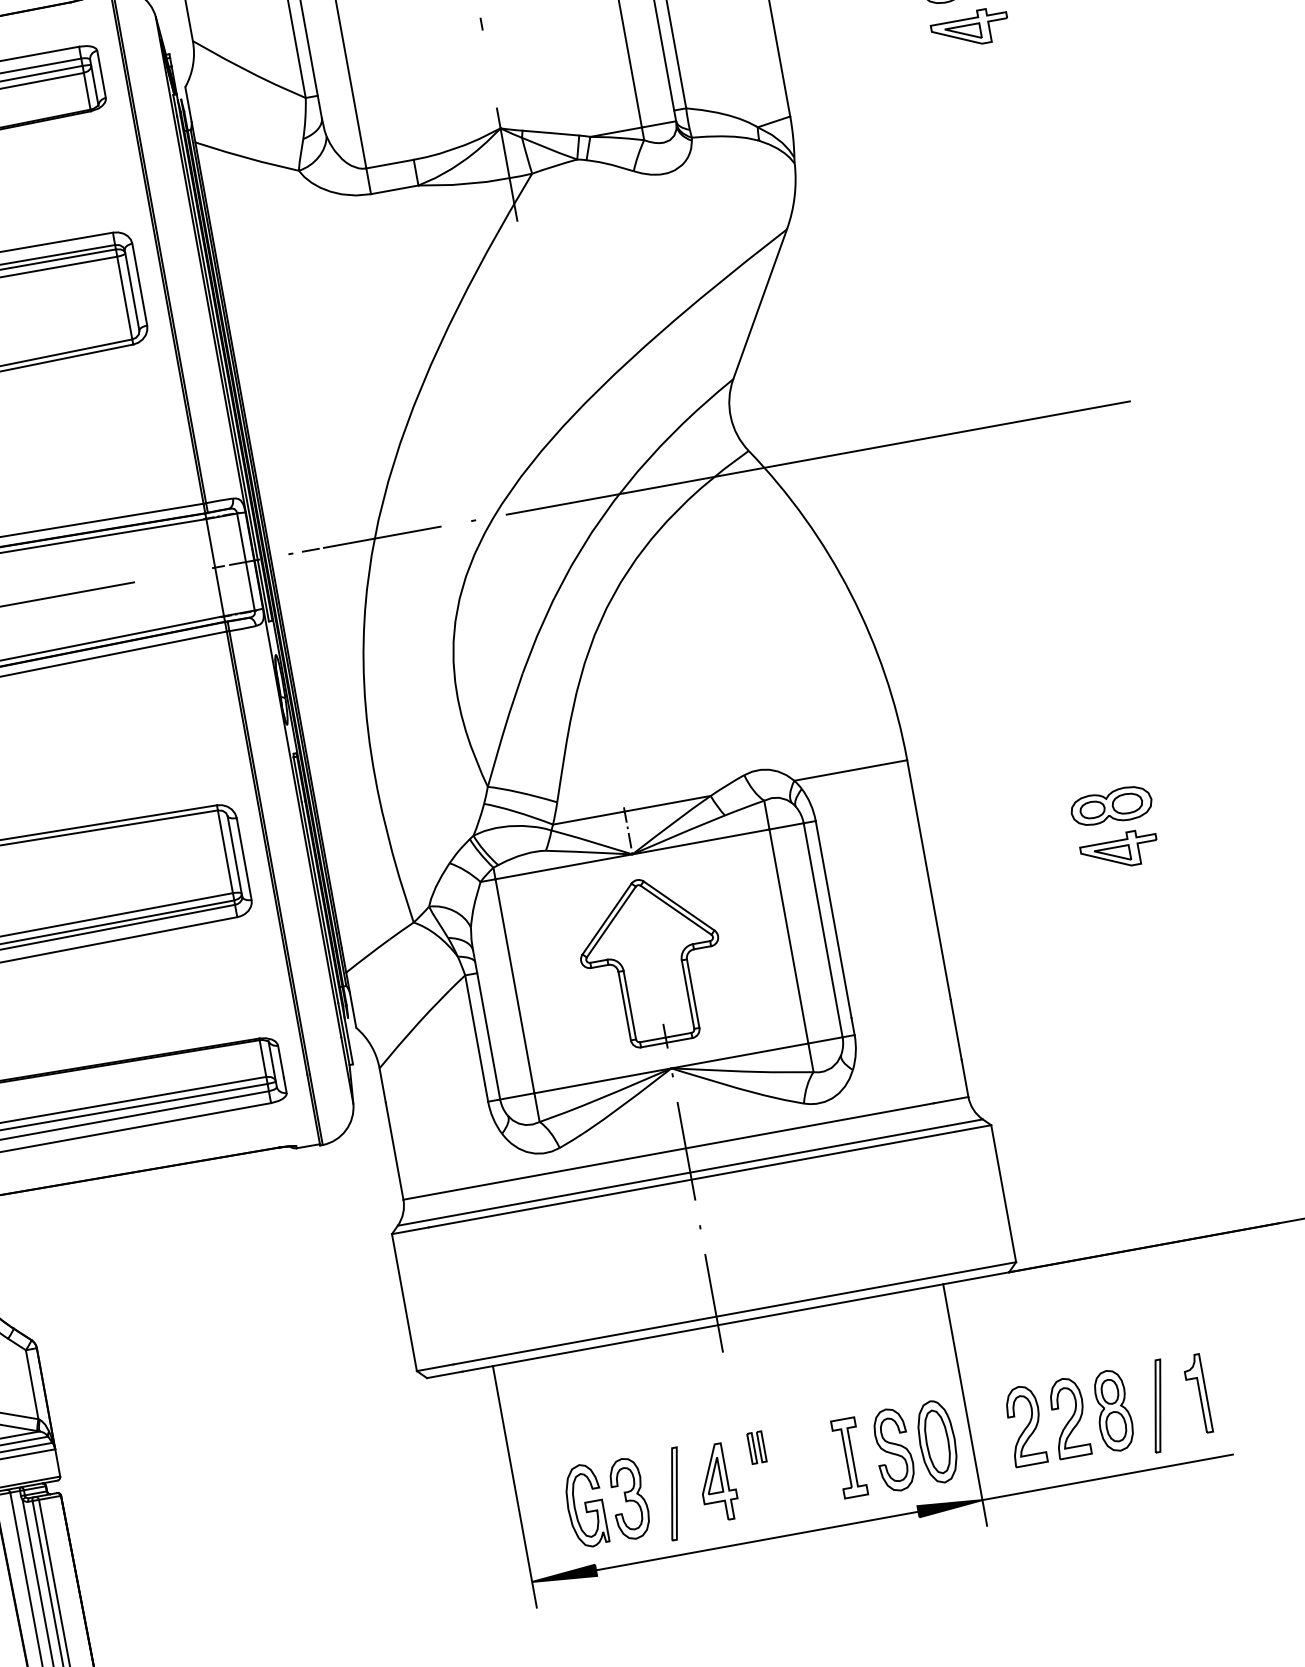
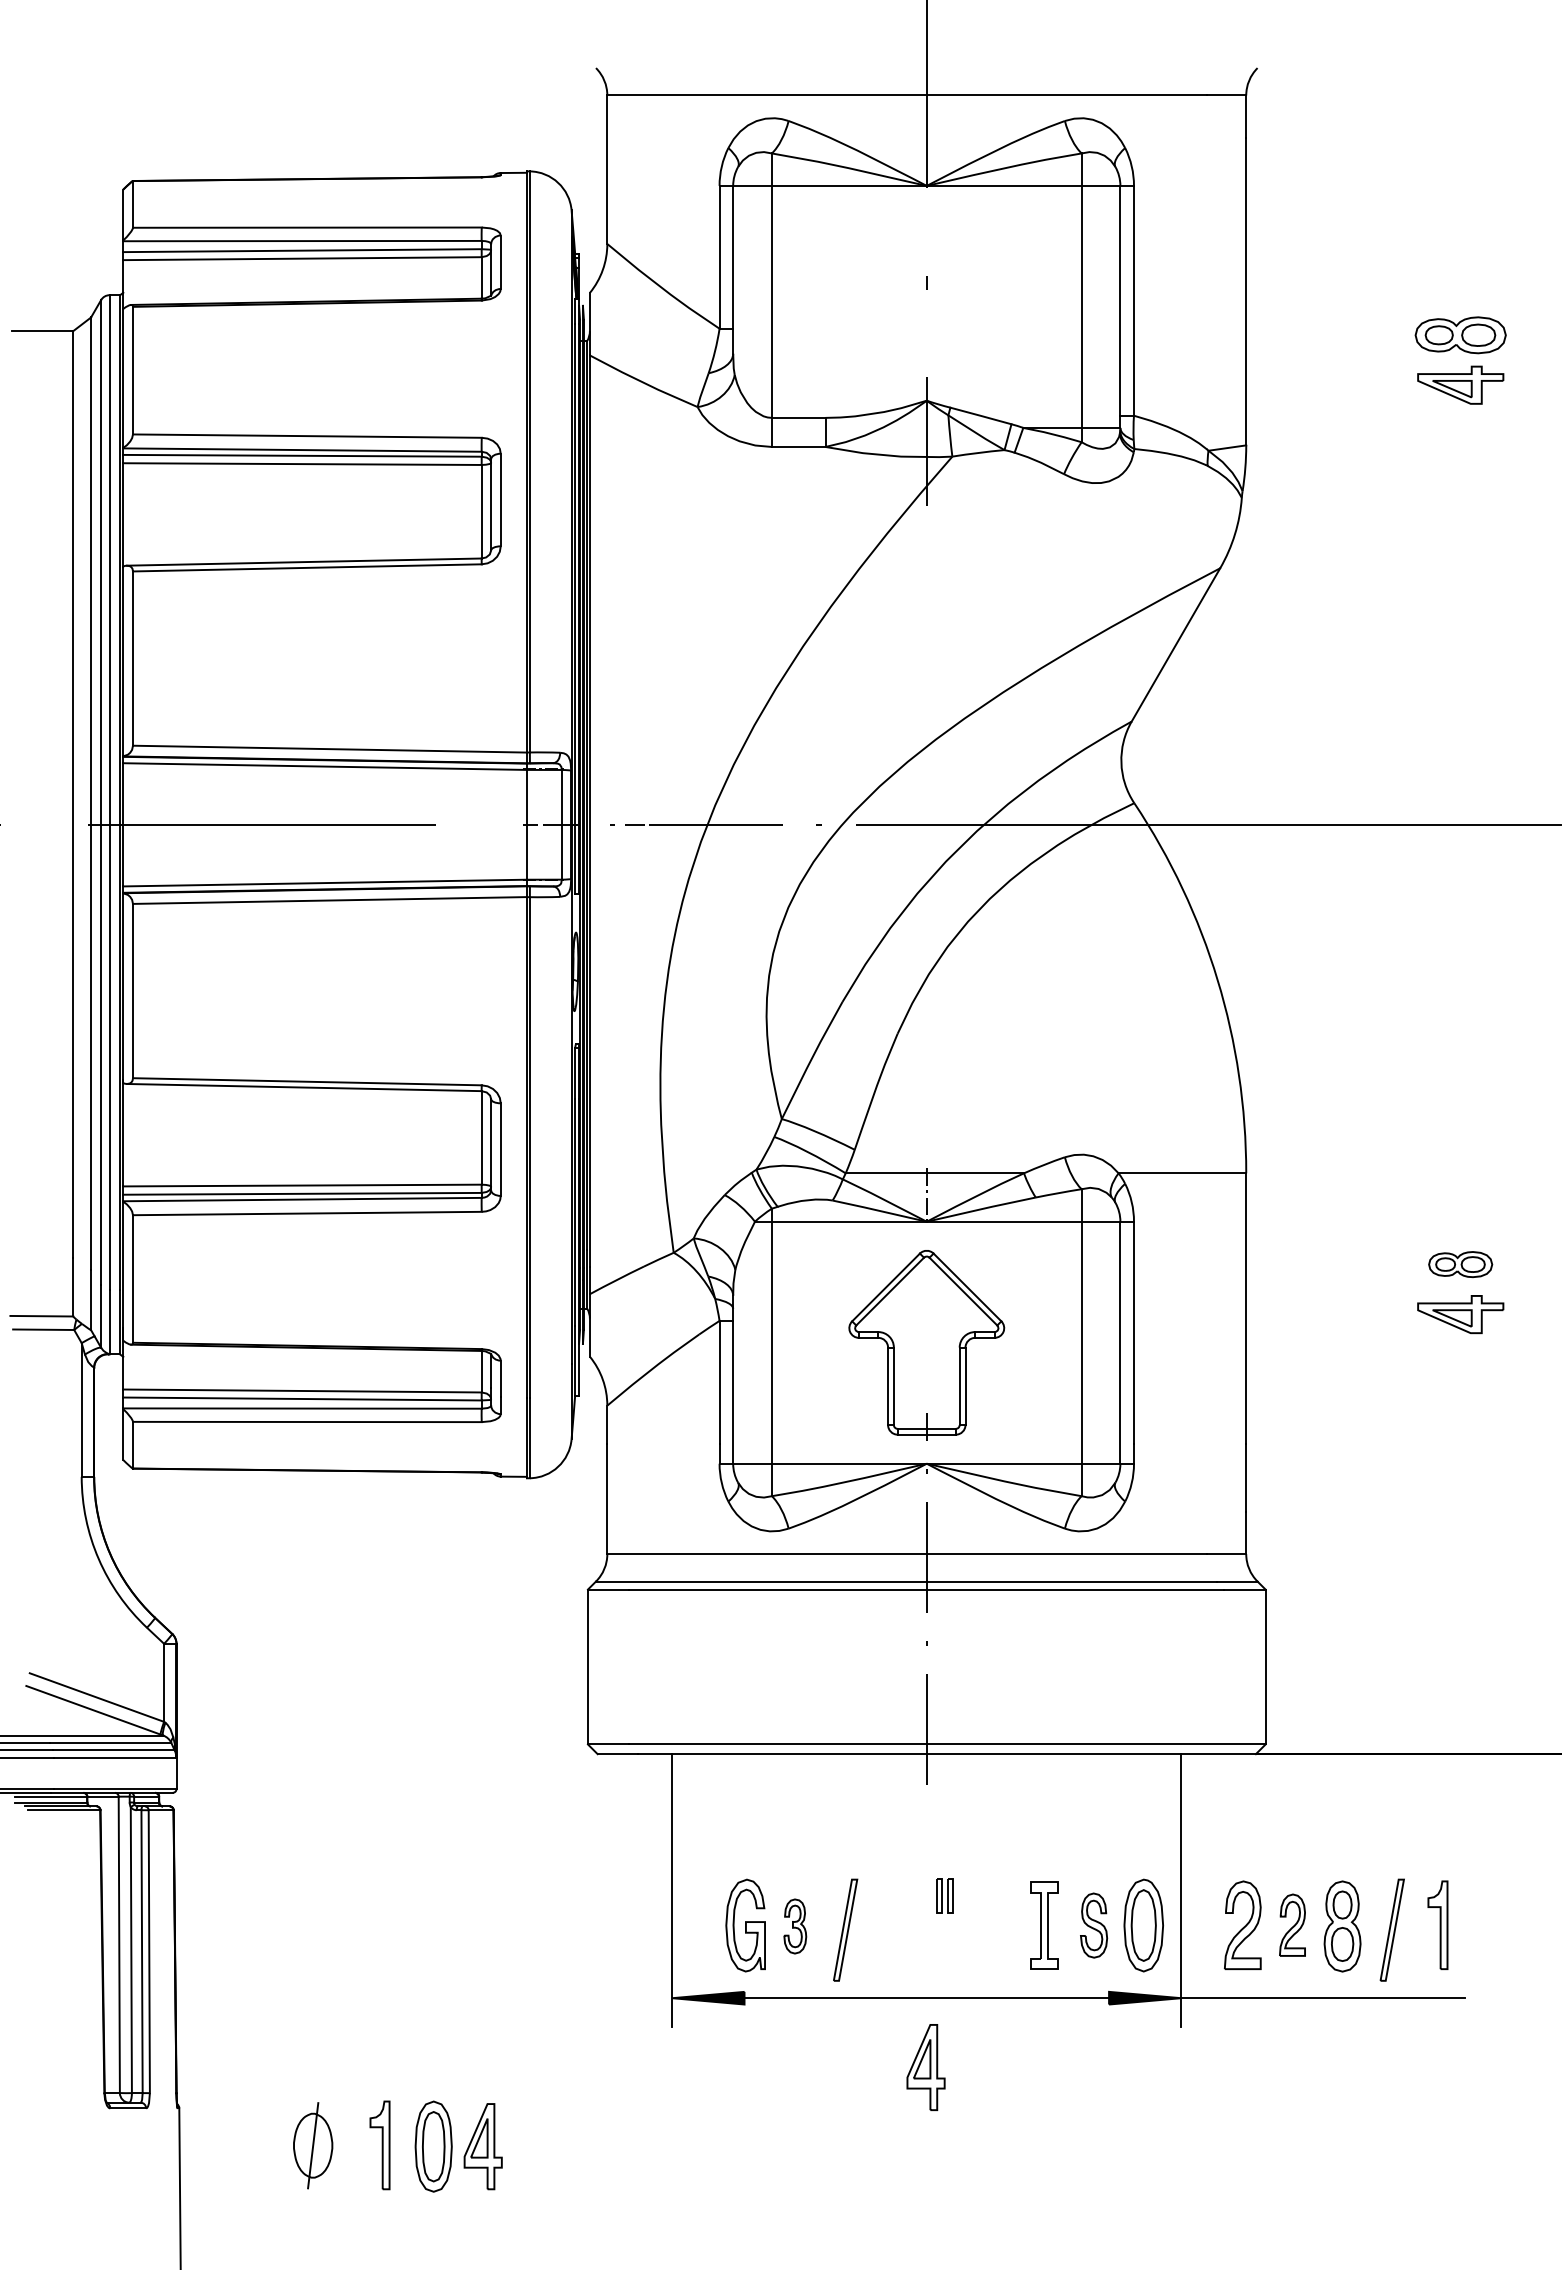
part: (1111, 806) -> (1460, 1264), size x0.7
part: (1068, 1417) -> (1292, 1924), size x0.7
part: (893, 1449) -> (1093, 1925), size x0.7
part: (717, 1482) -> (925, 2067), moved
part: (629, 1498) -> (795, 1926), size x0.6

